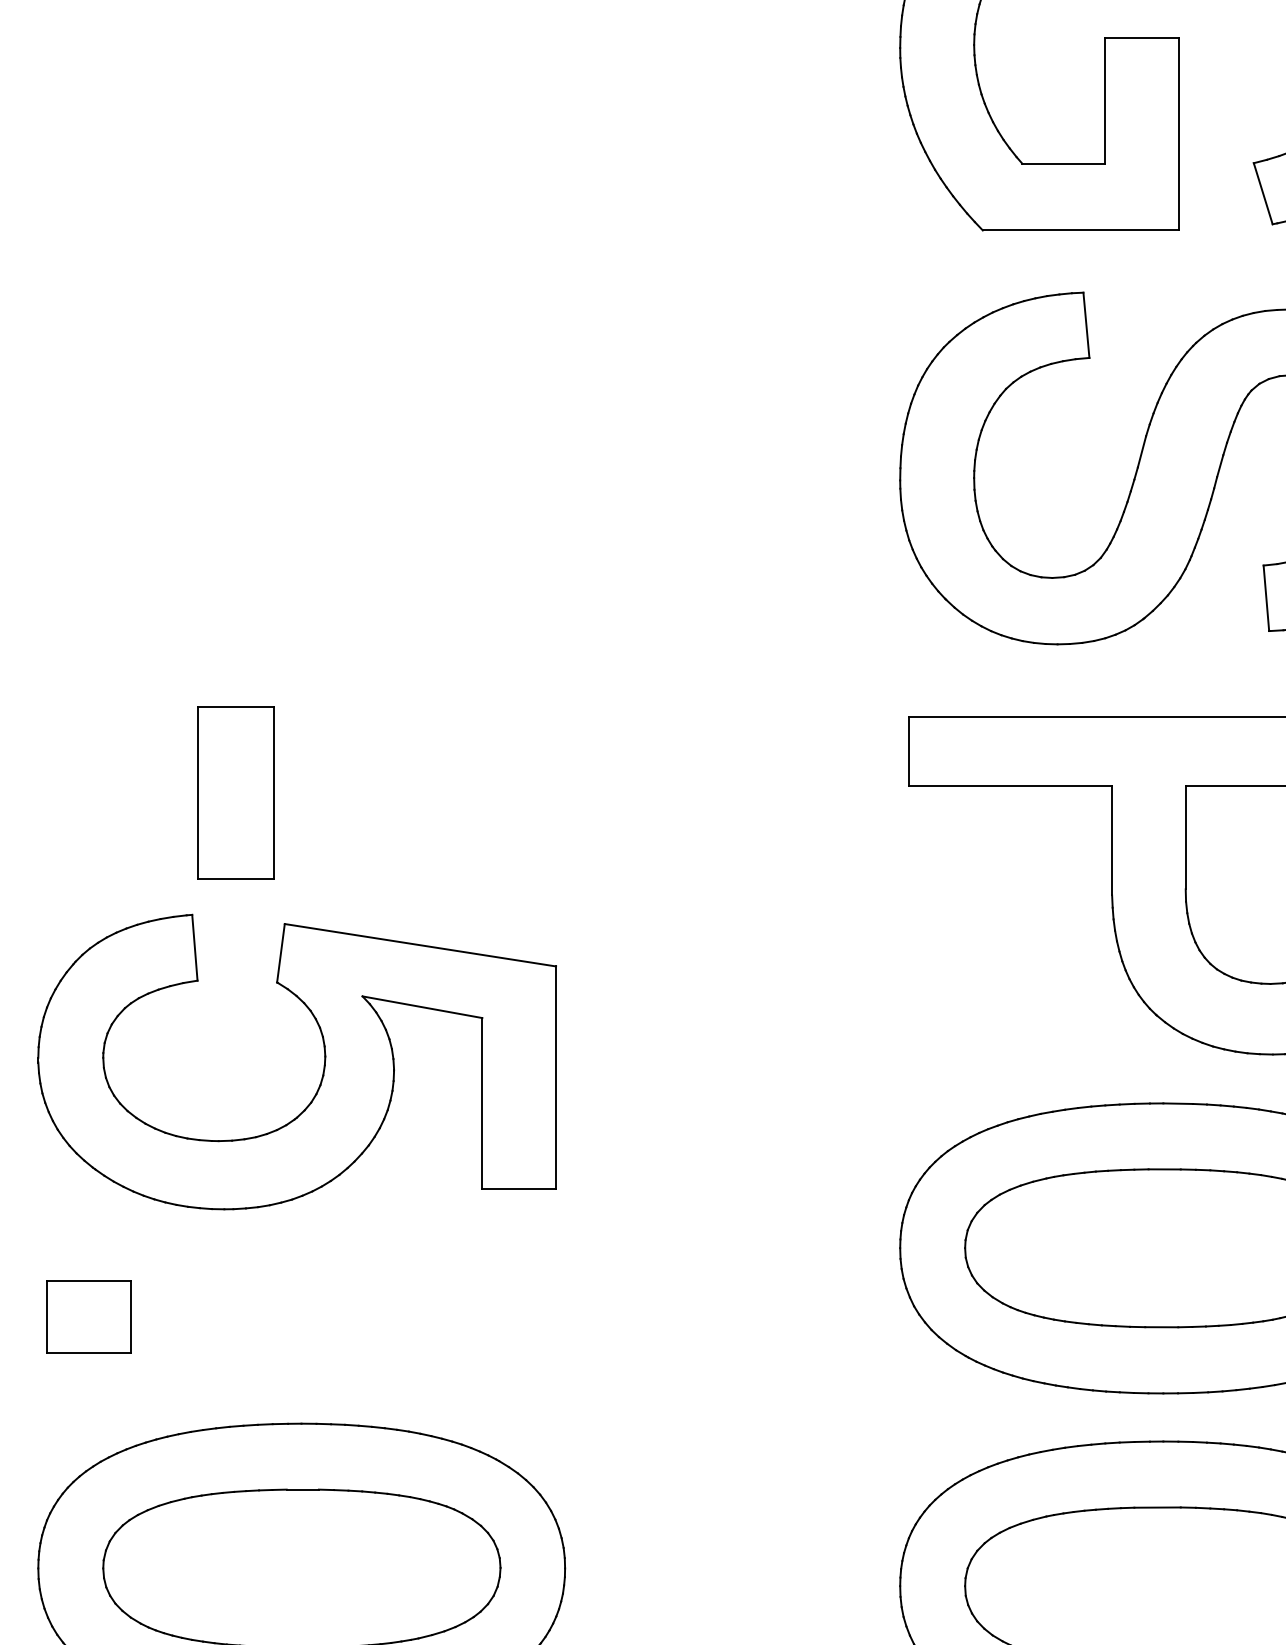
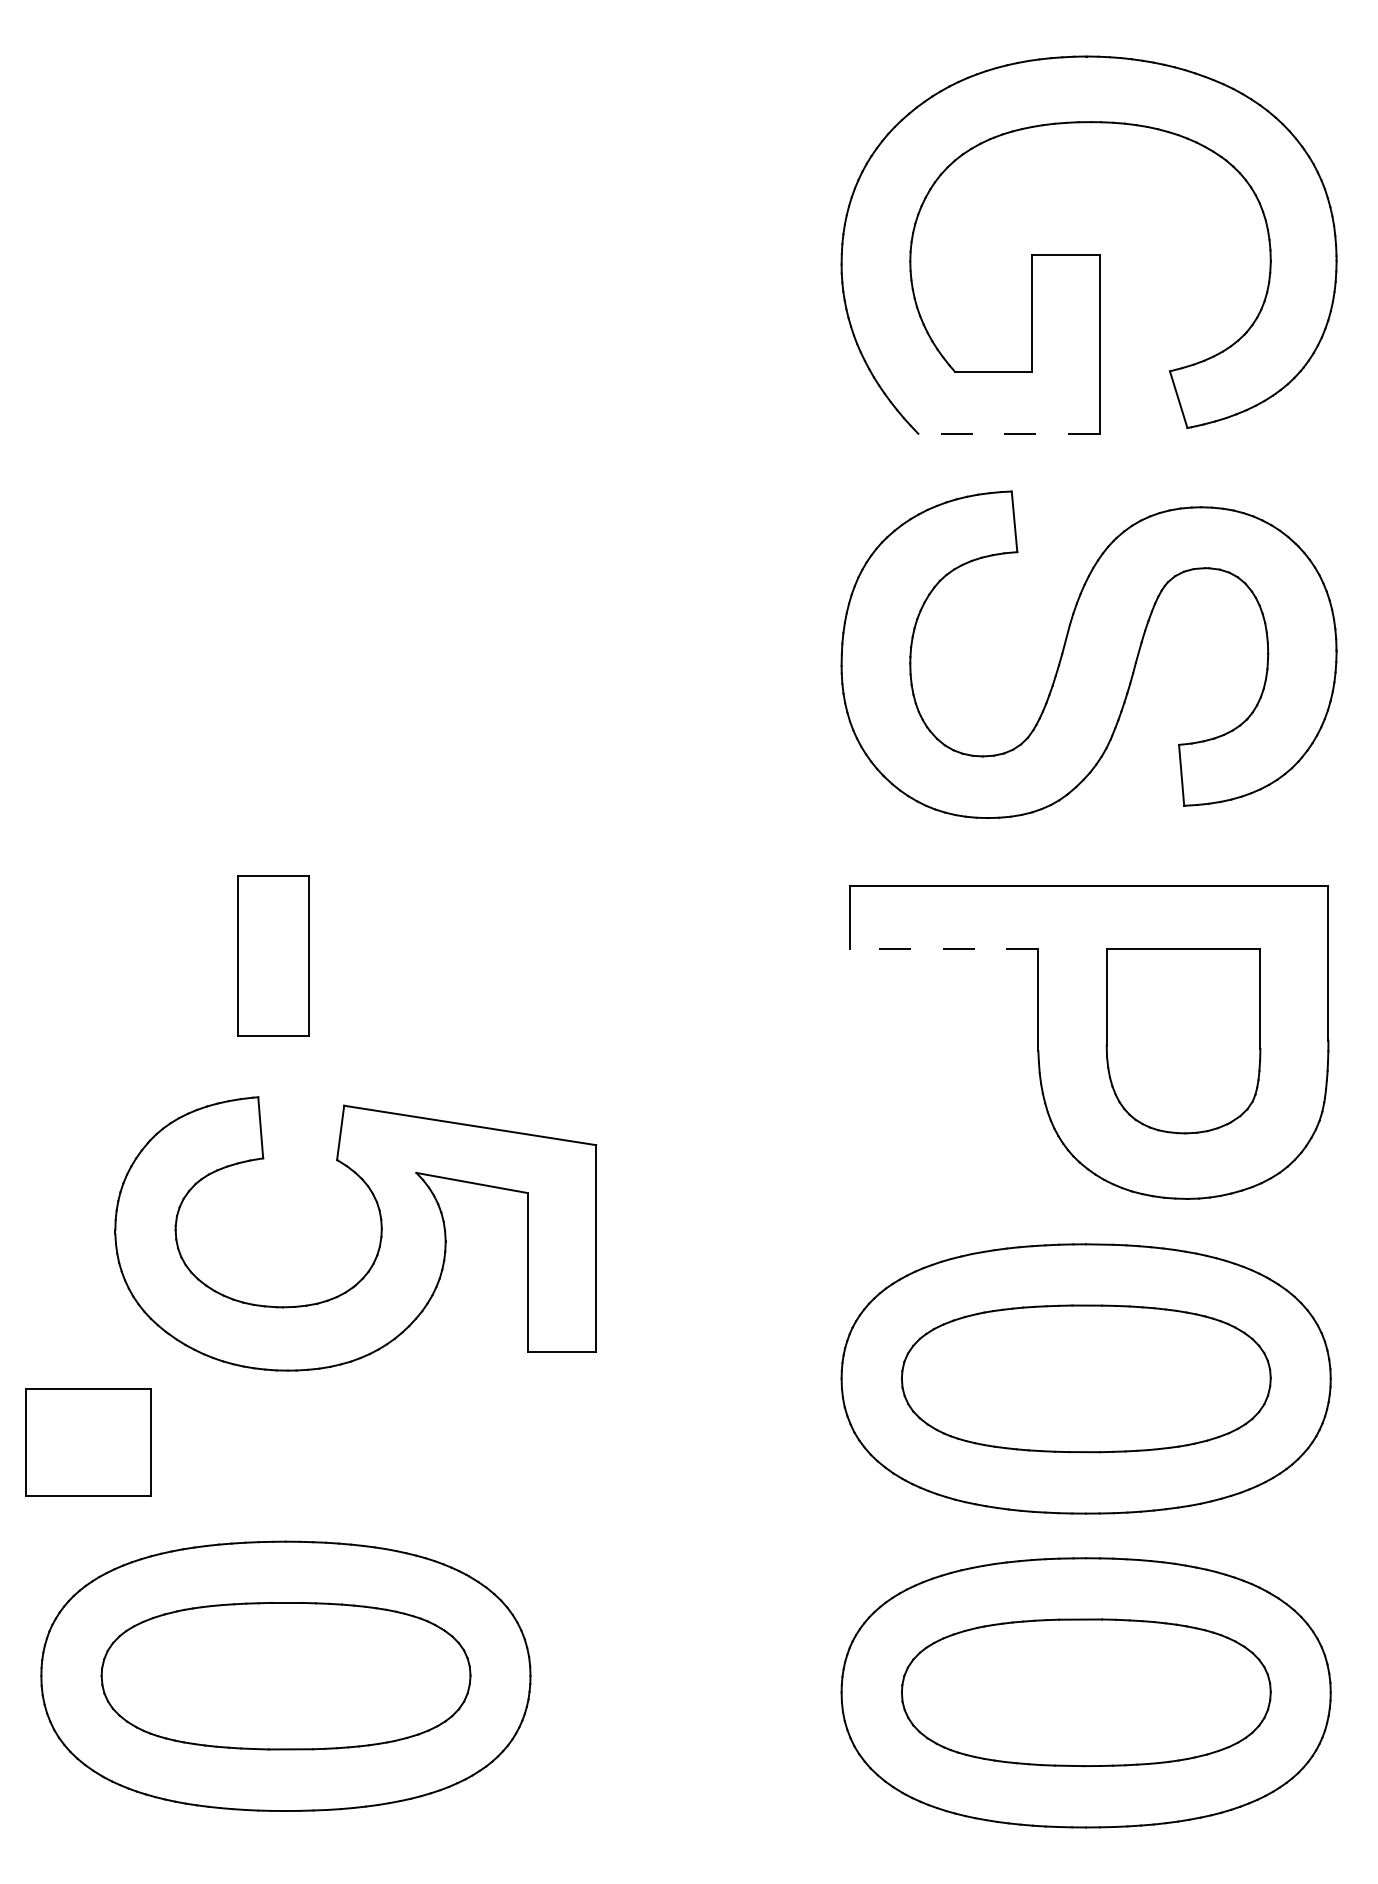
line: (1081, 230) -> (1009, 433), solid -> dashed
line: (1009, 785) -> (943, 949), solid -> dashed
part: (235, 792) -> (273, 955), moved
part: (323, 1061) -> (380, 1233), moved
part: (89, 1316) -> (88, 1442), size x1.6

